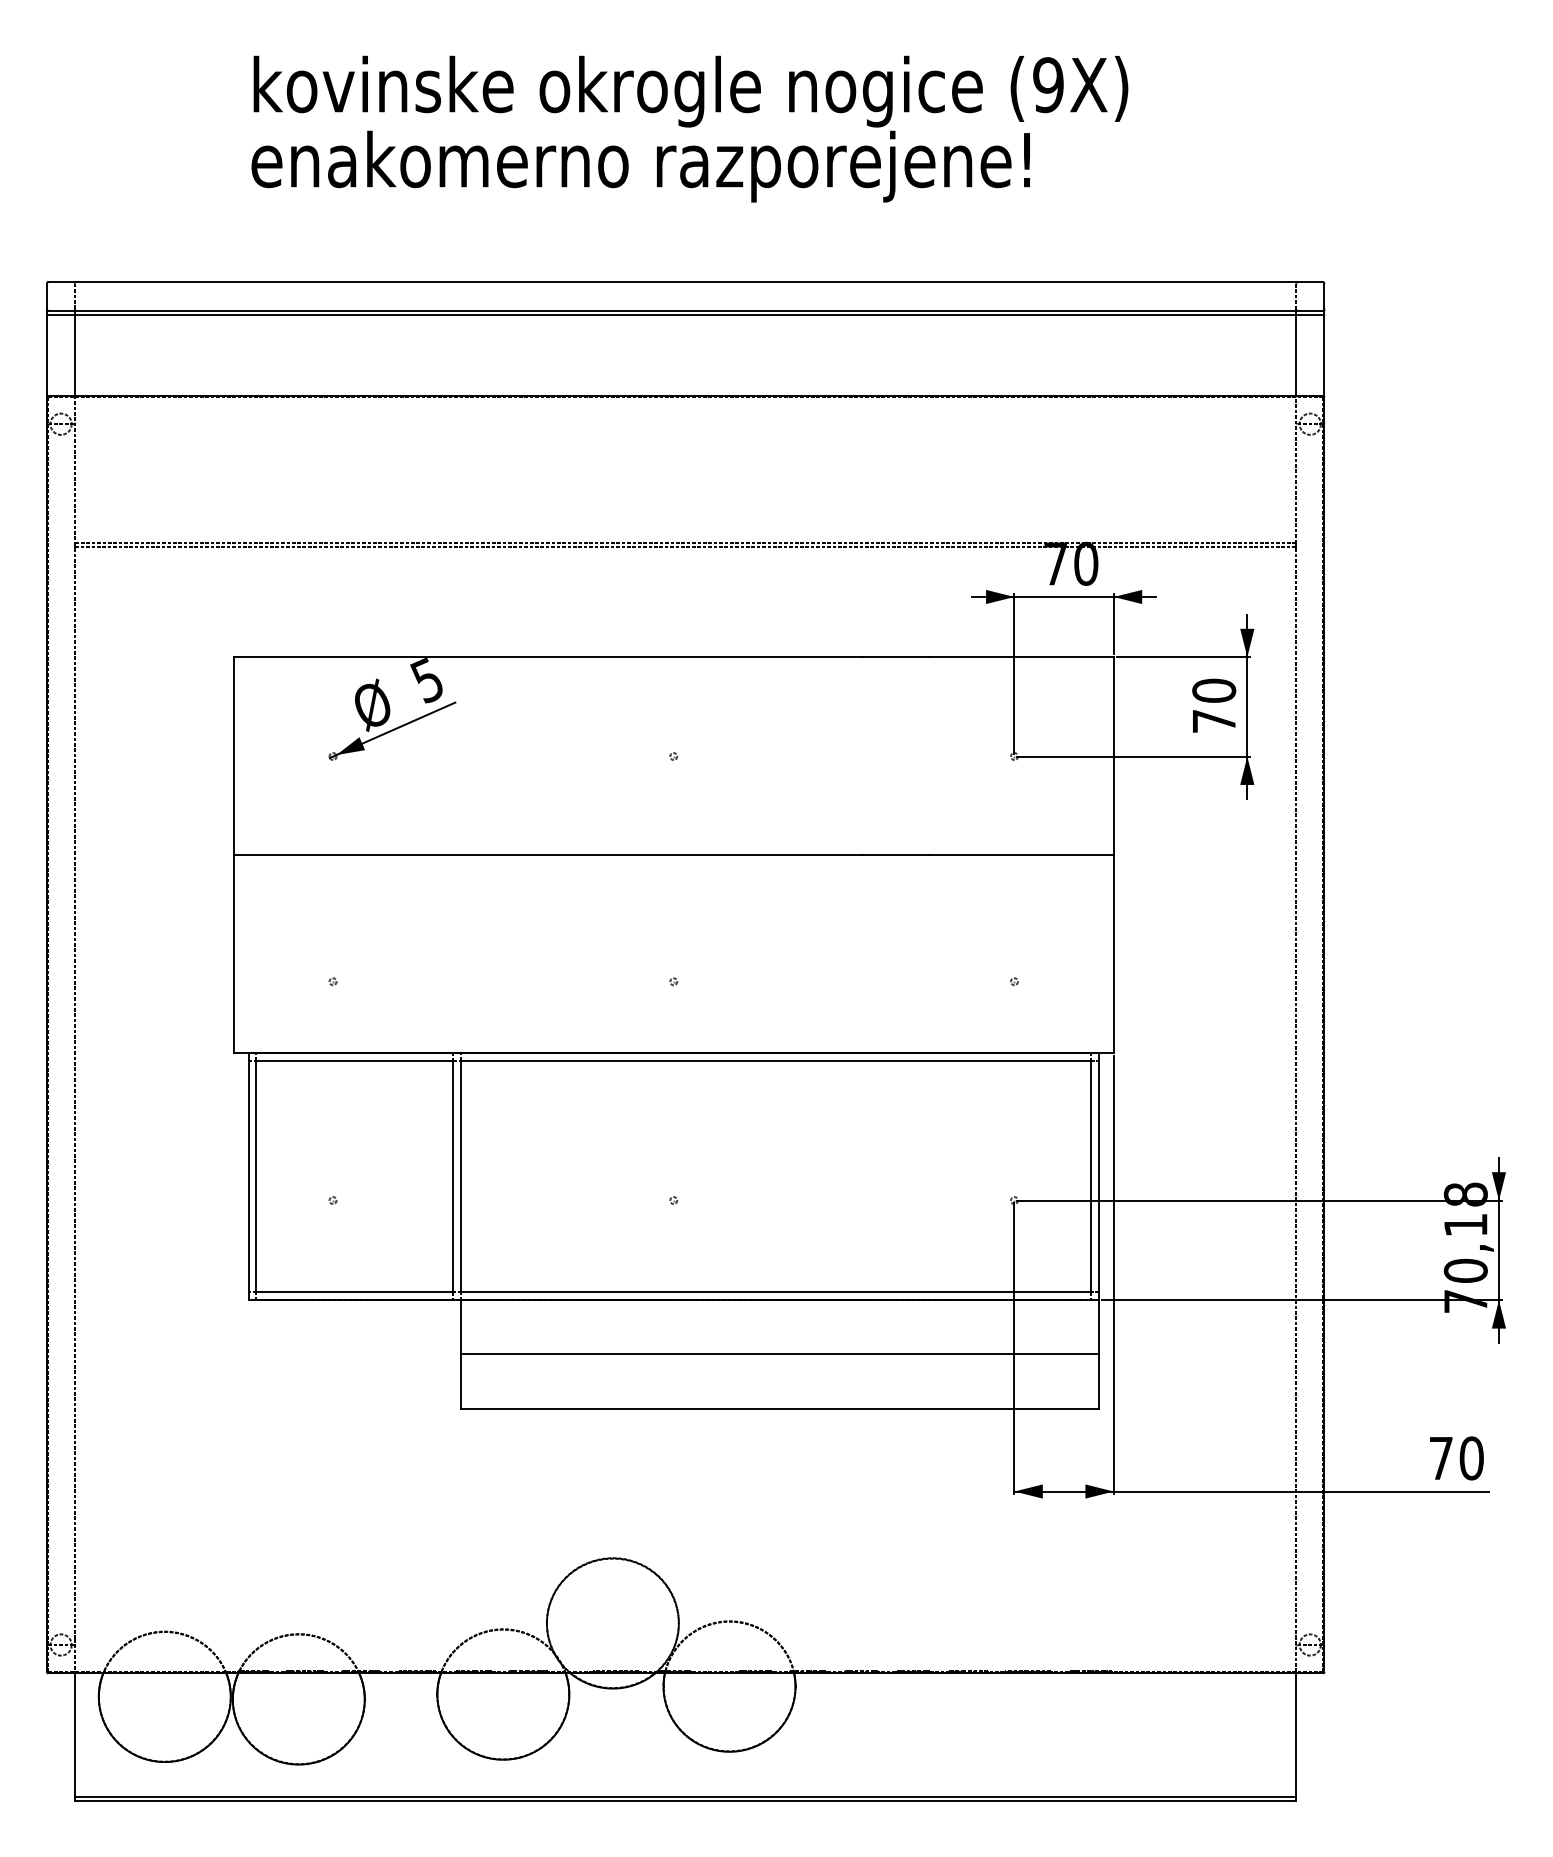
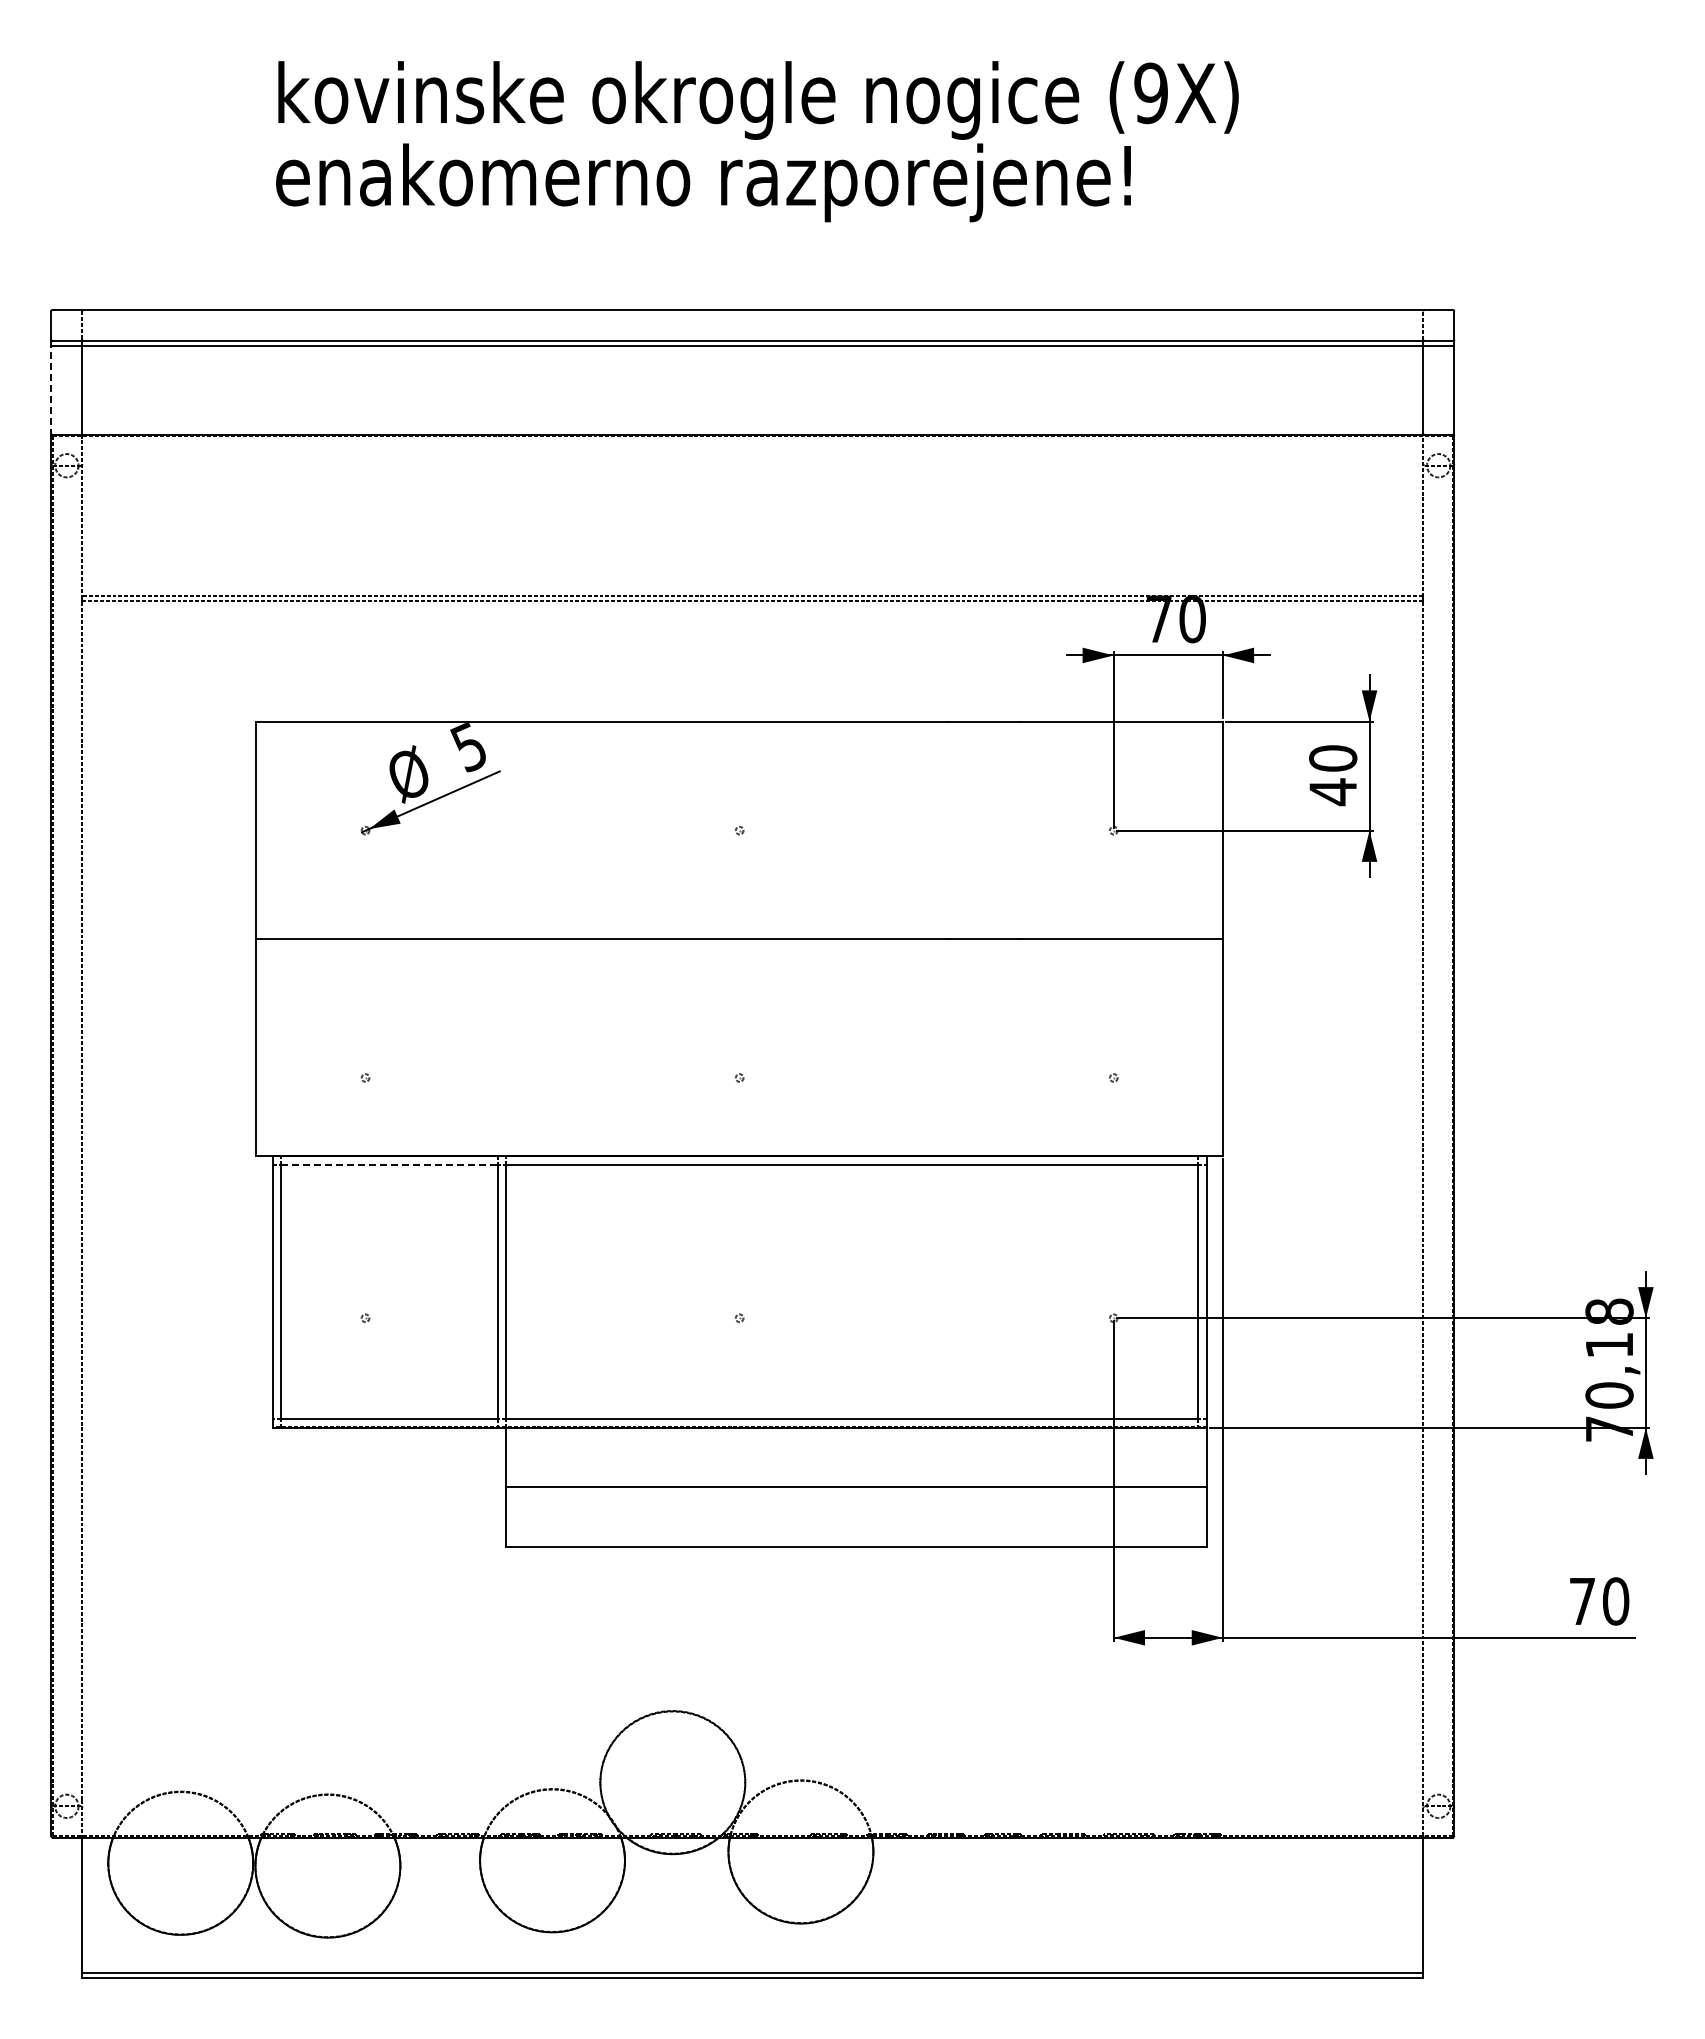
line: (47, 355) -> (51, 390), solid -> dashed
text: (1213, 721) -> (1332, 792), 70 -> 40
line: (354, 1060) -> (389, 1164), solid -> dashed

